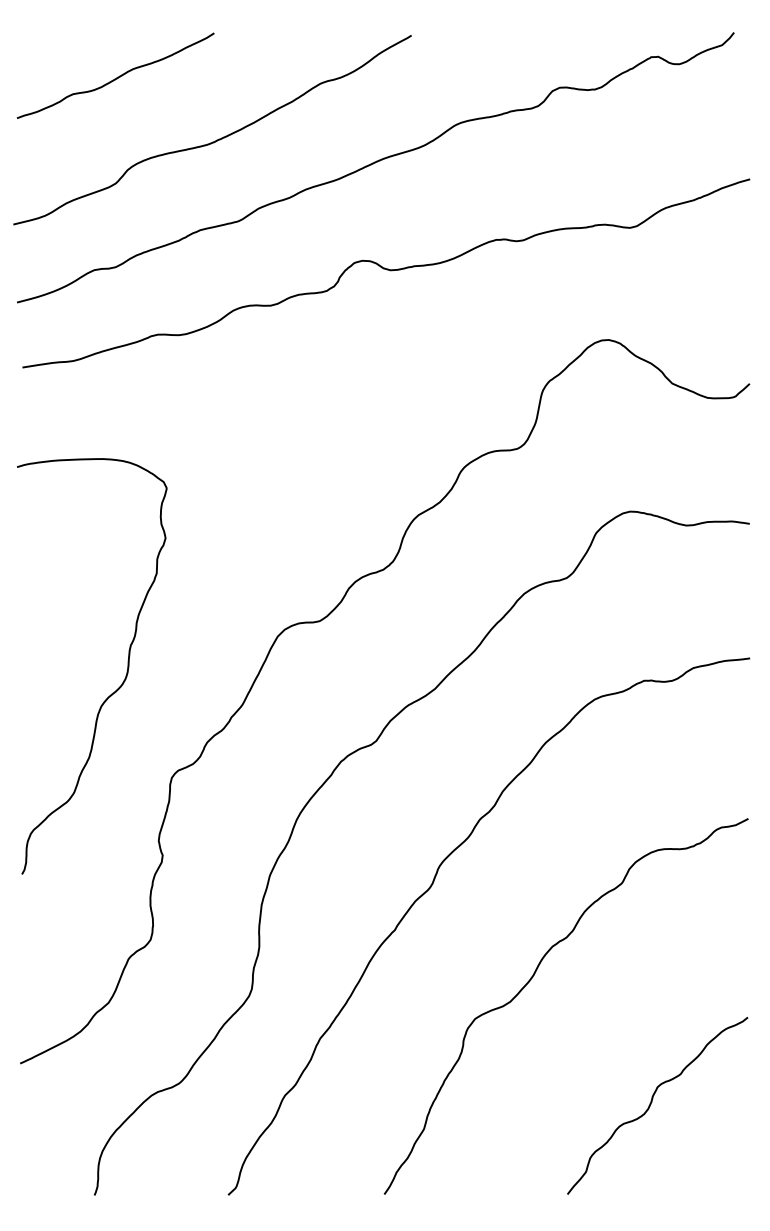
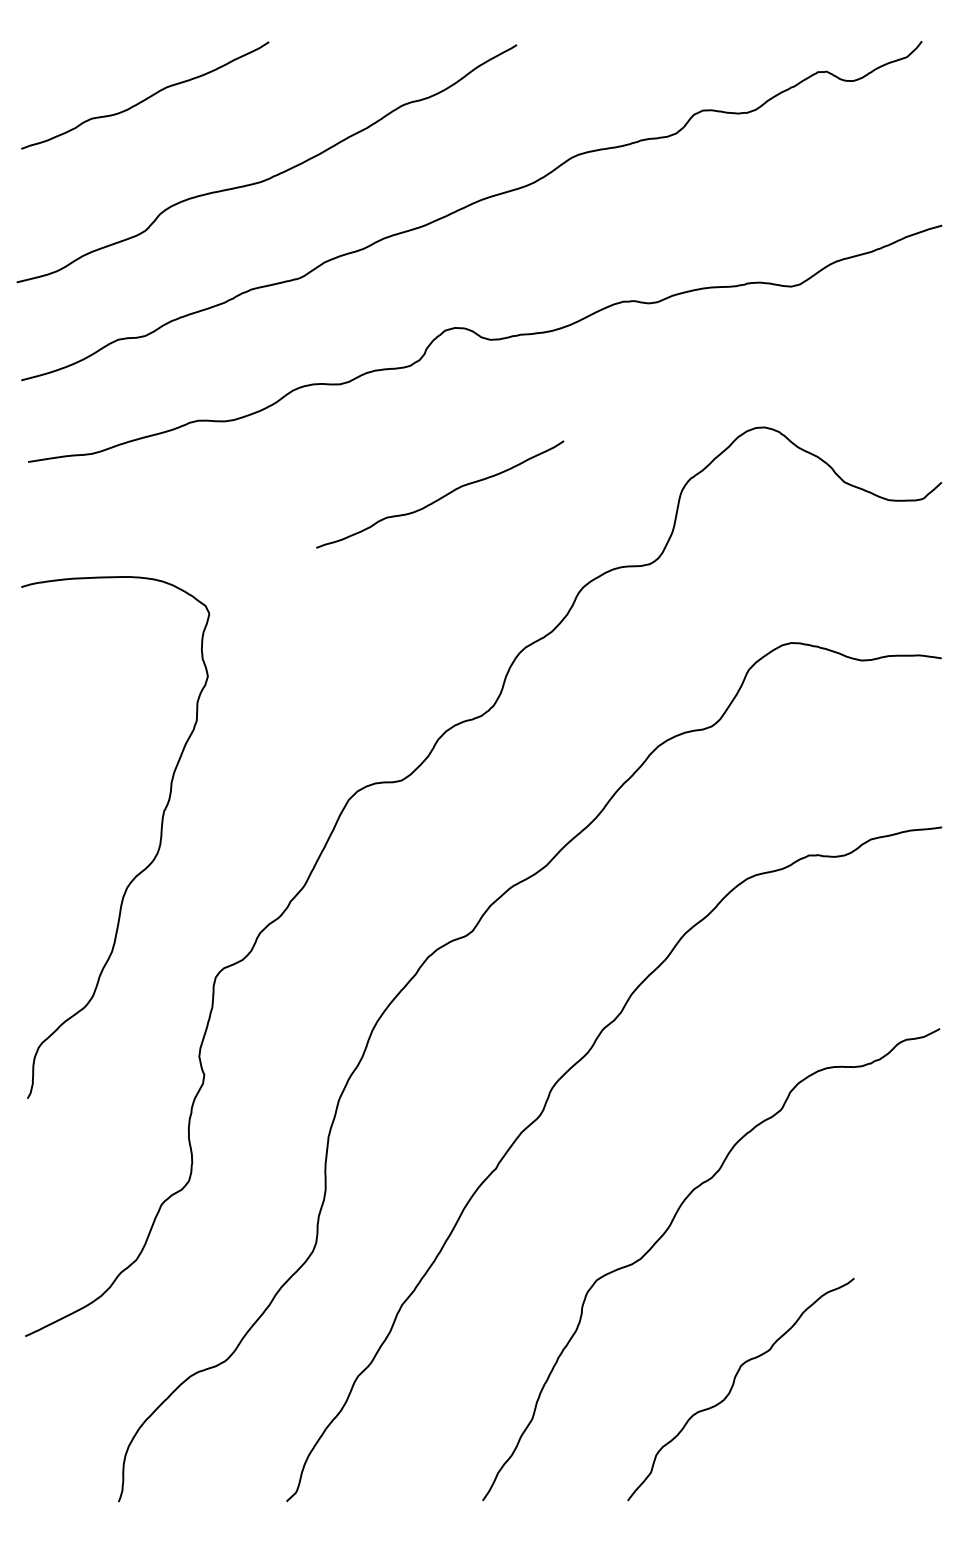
curve: (351, 394) -> (441, 496), added
curve: (651, 1103) -> (733, 1386), moved

